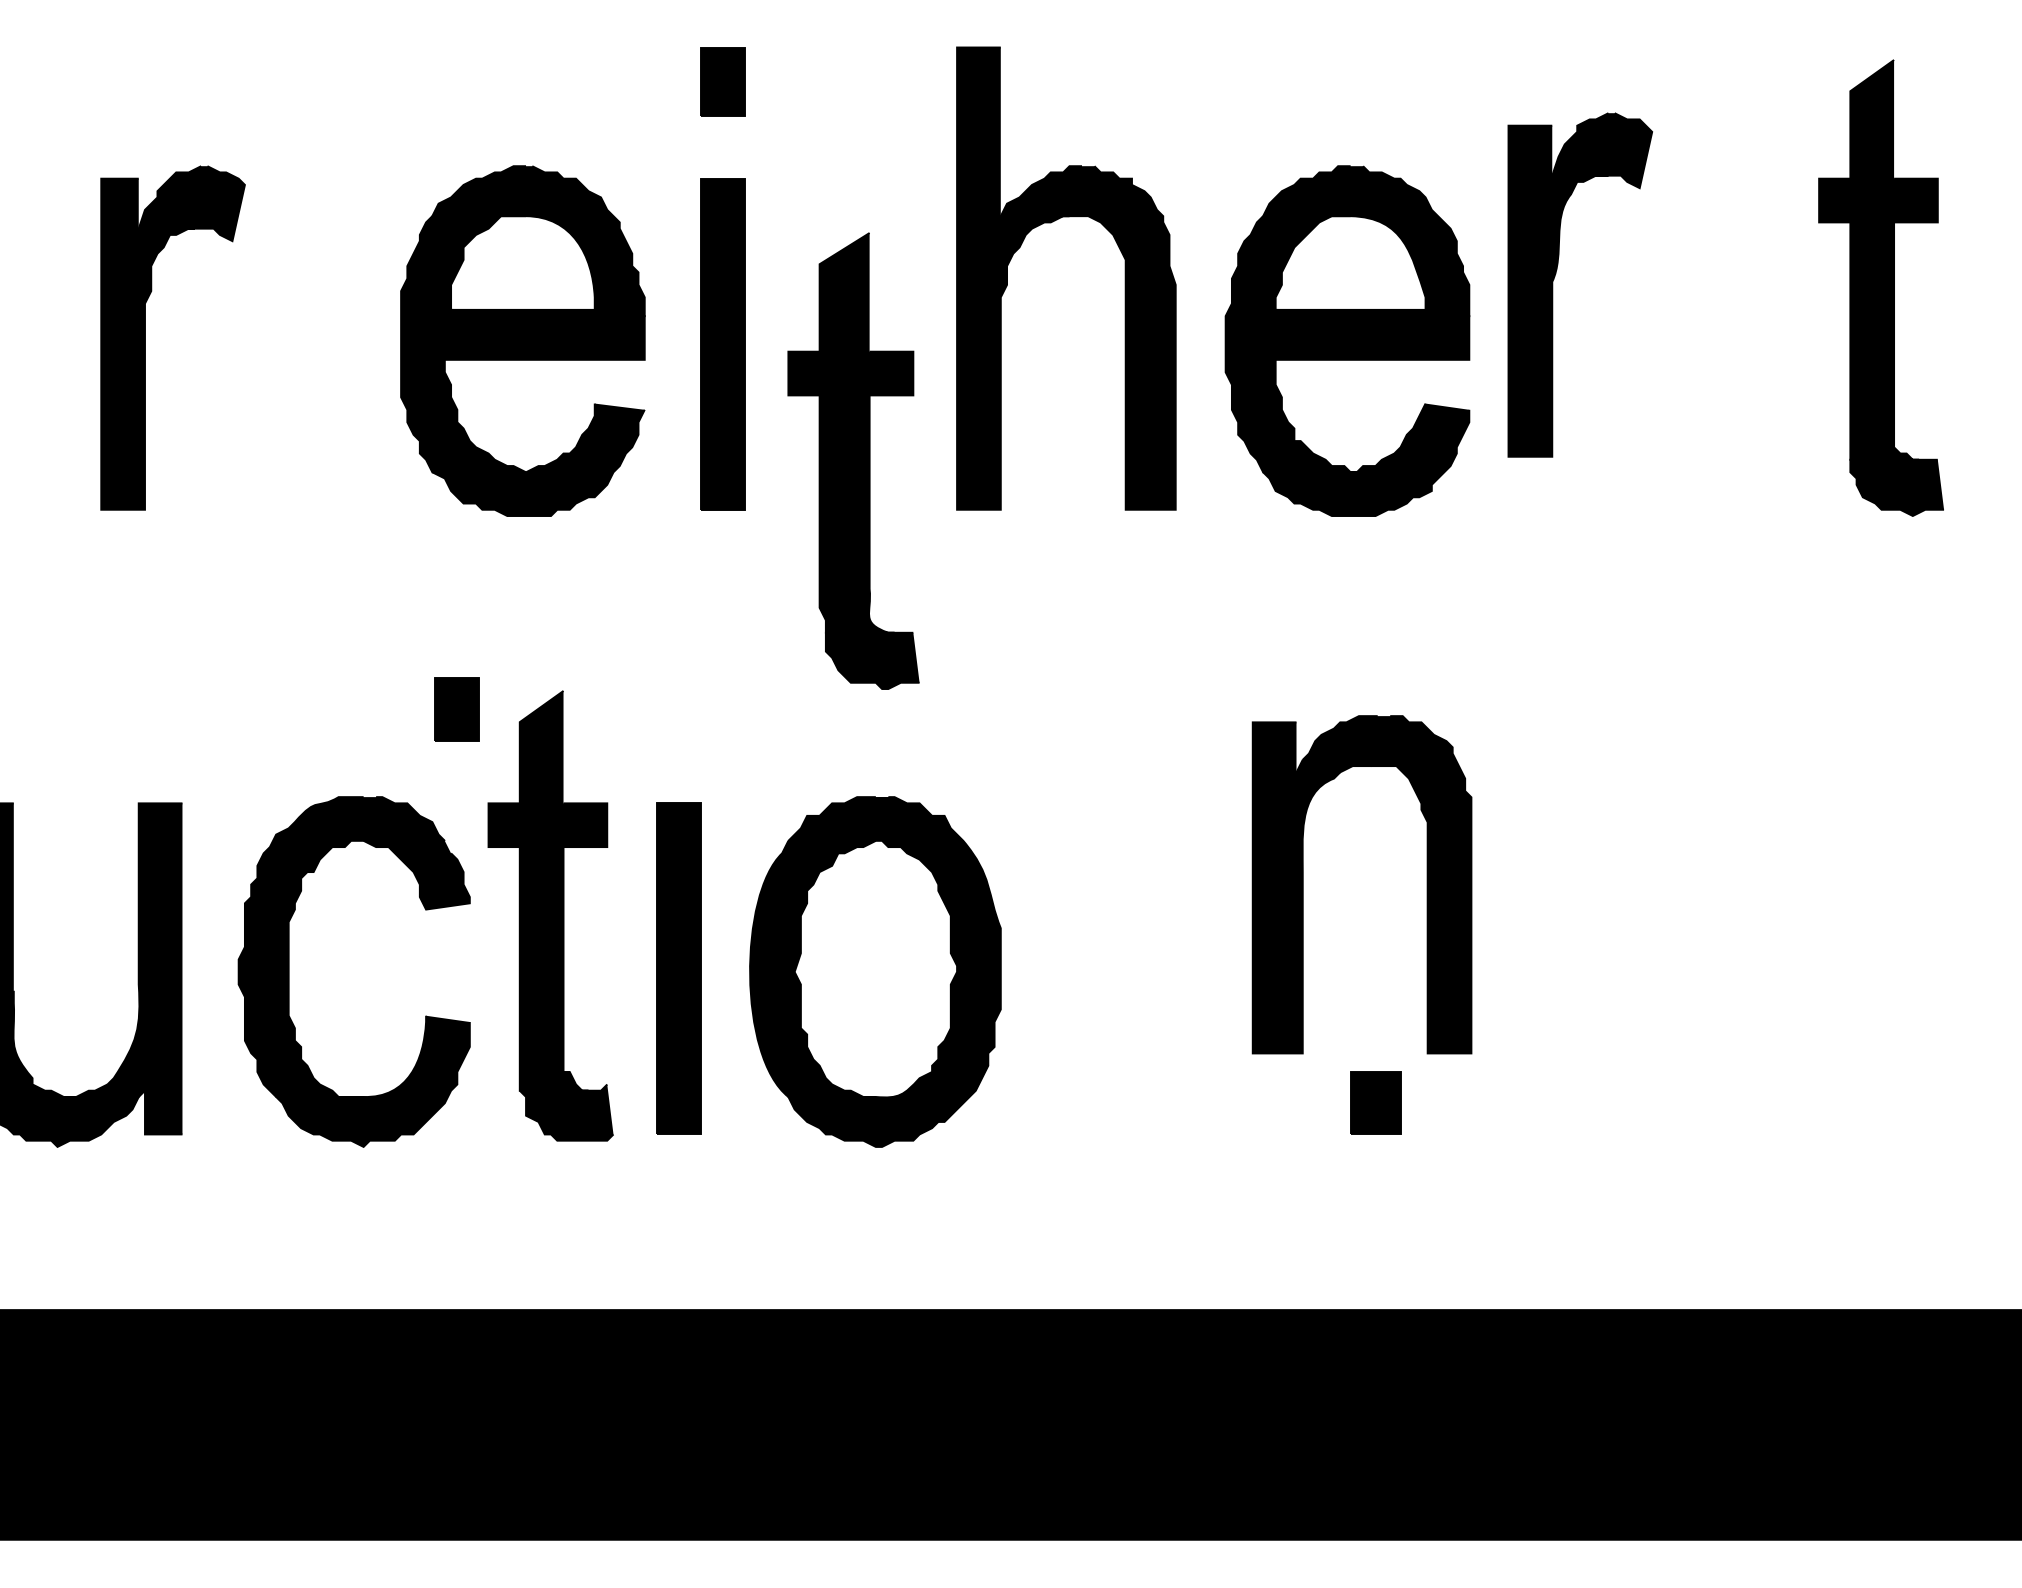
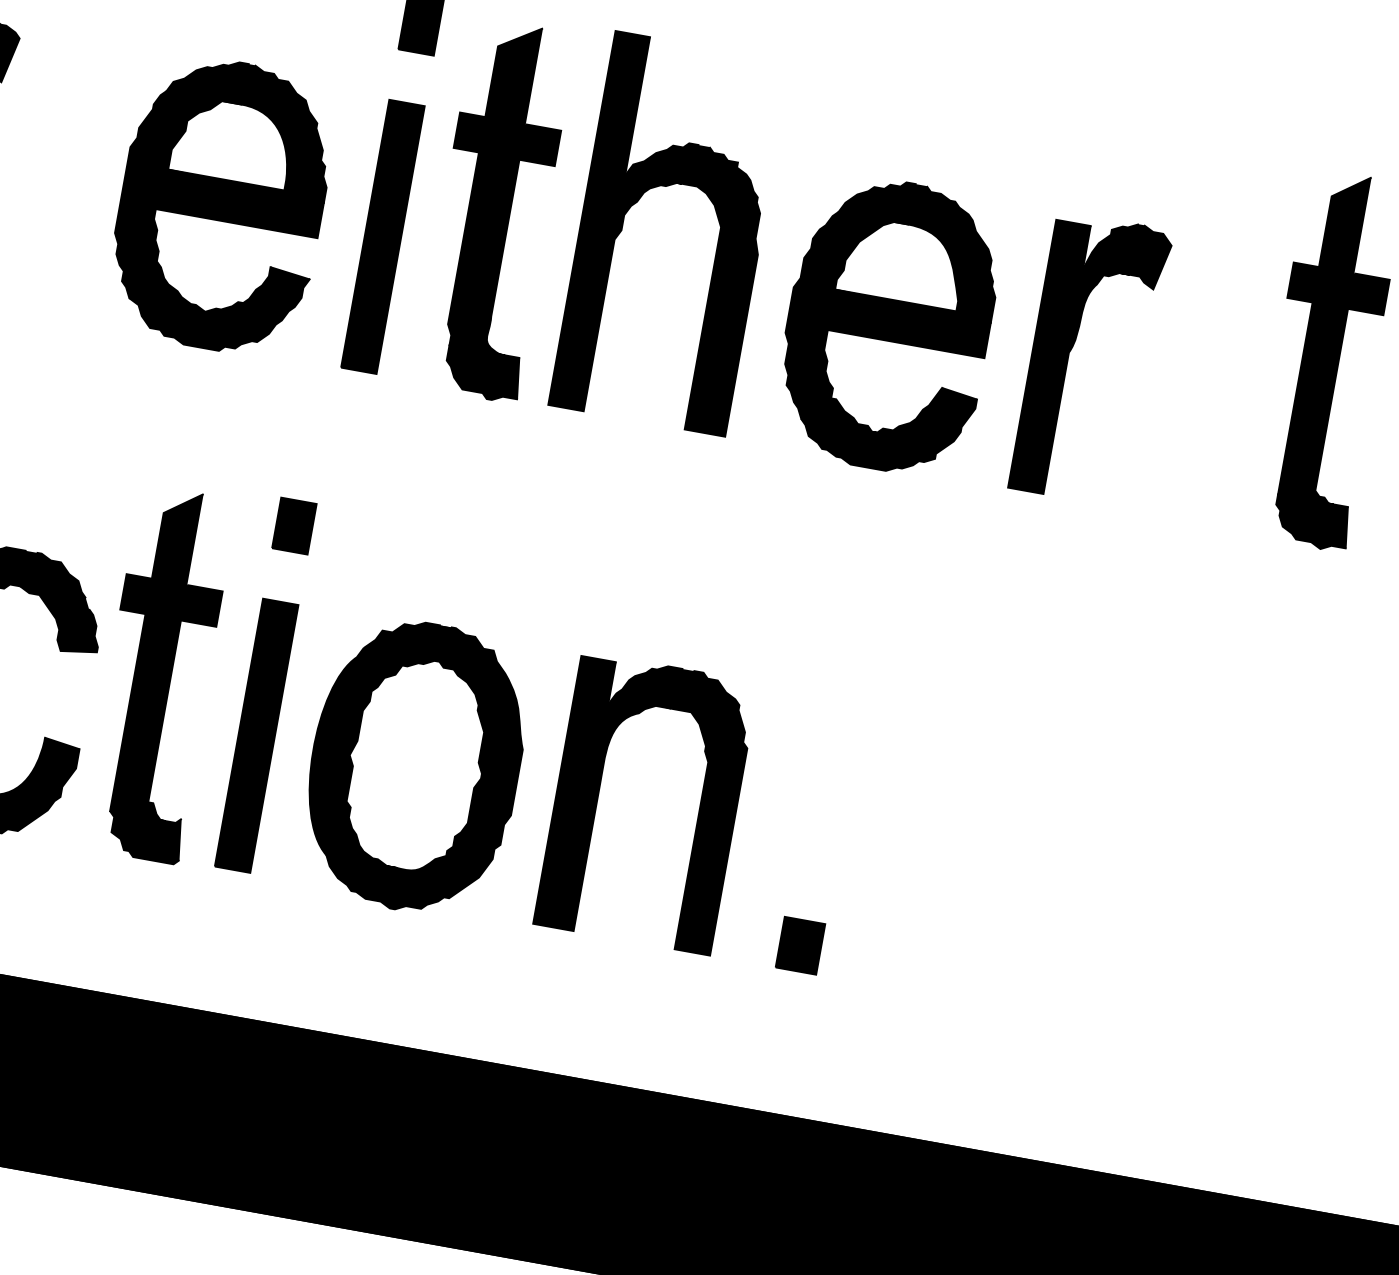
part: (1555, 276) -> (1072, 348), moved
part: (853, 460) -> (496, 210), moved
part: (456, 709) -> (293, 525), moved
part: (1303, 884) -> (598, 794), moved

